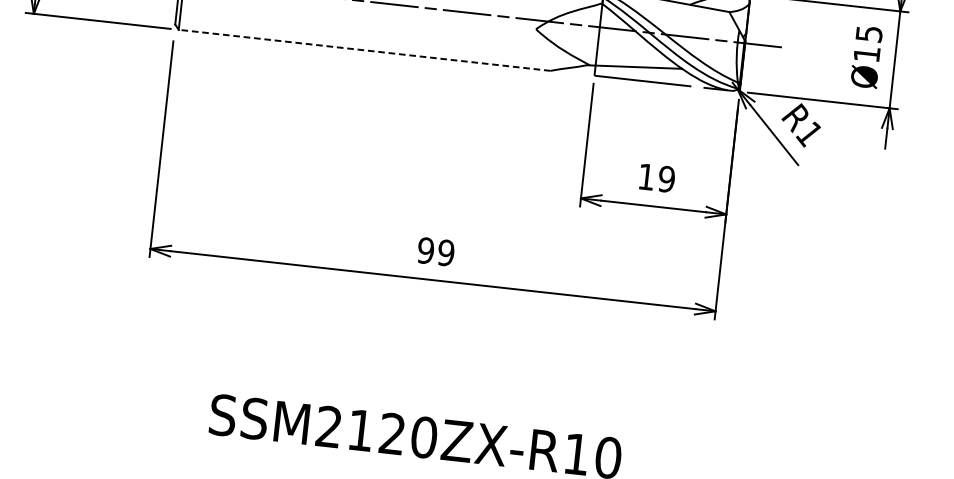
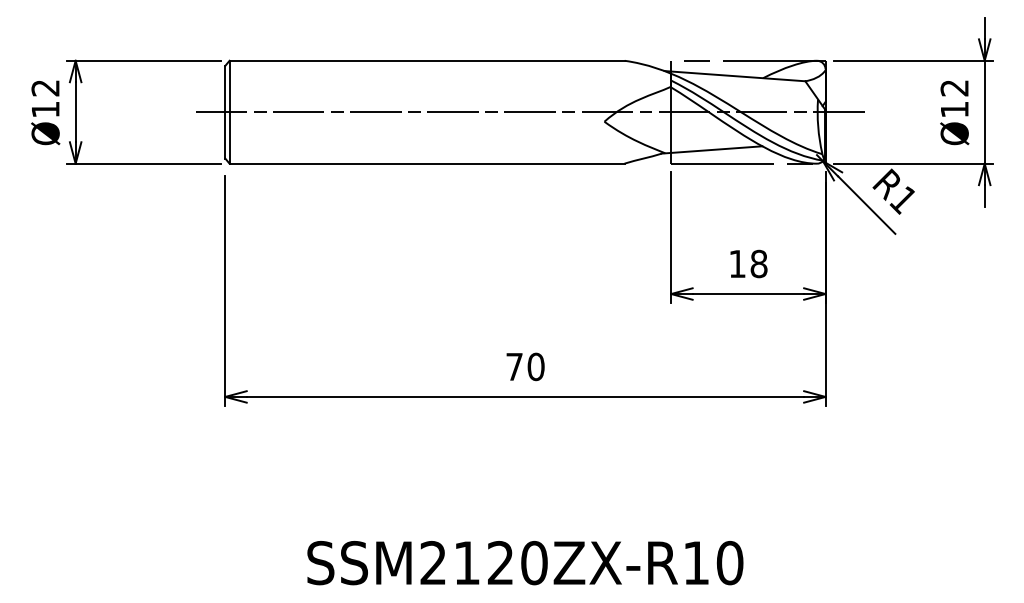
text: (868, 34) -> (954, 88), Ø15 -> Ø12
line: (364, 50) -> (426, 163), dashed -> solid
text: (666, 179) -> (758, 264), 19 -> 18
text: (436, 251) -> (525, 366), 99 -> 70

